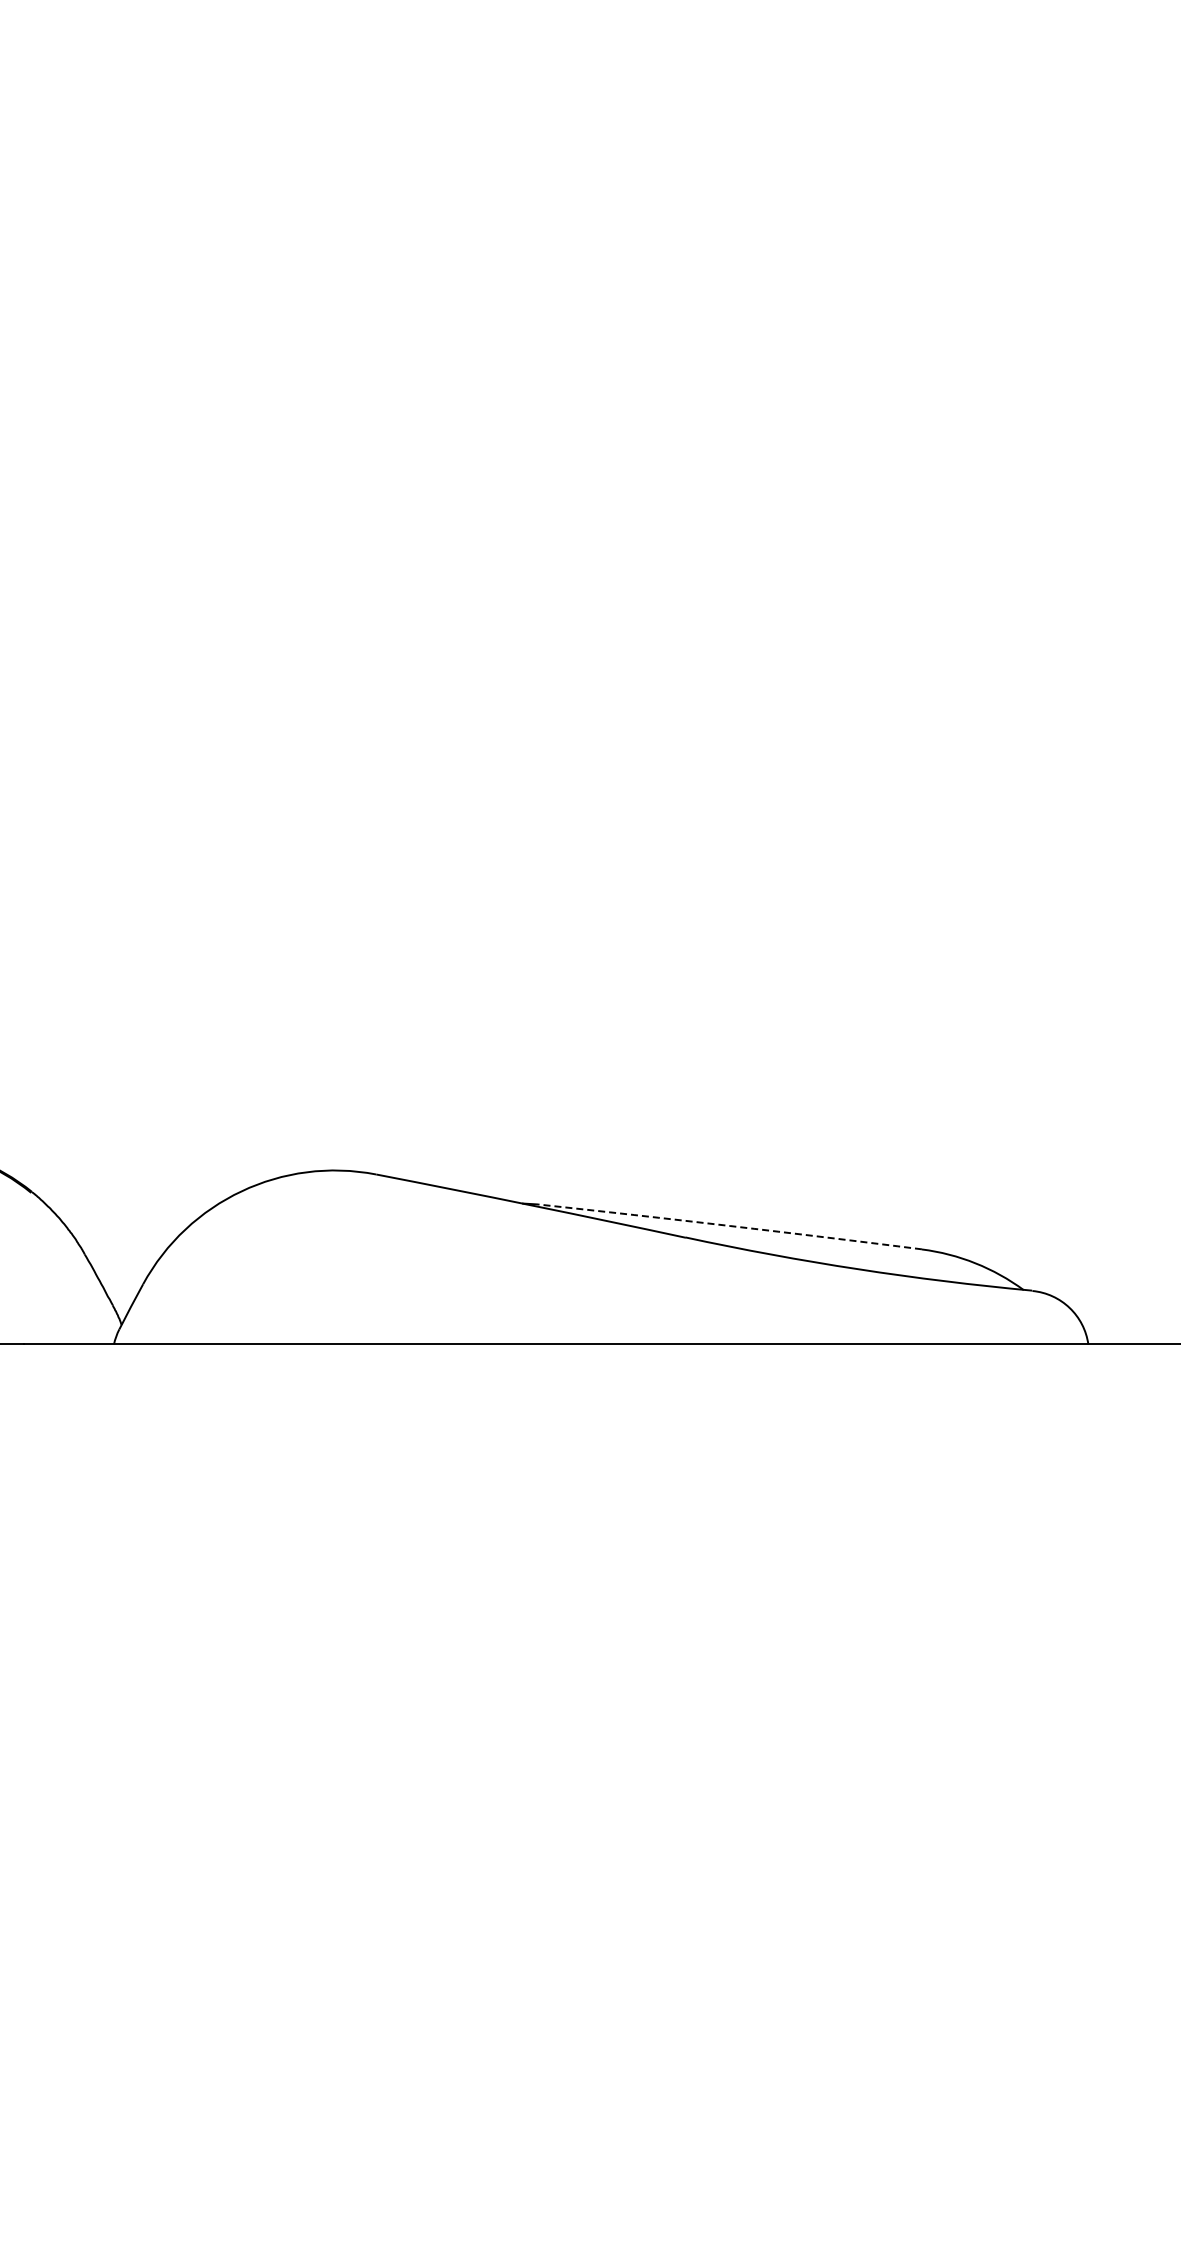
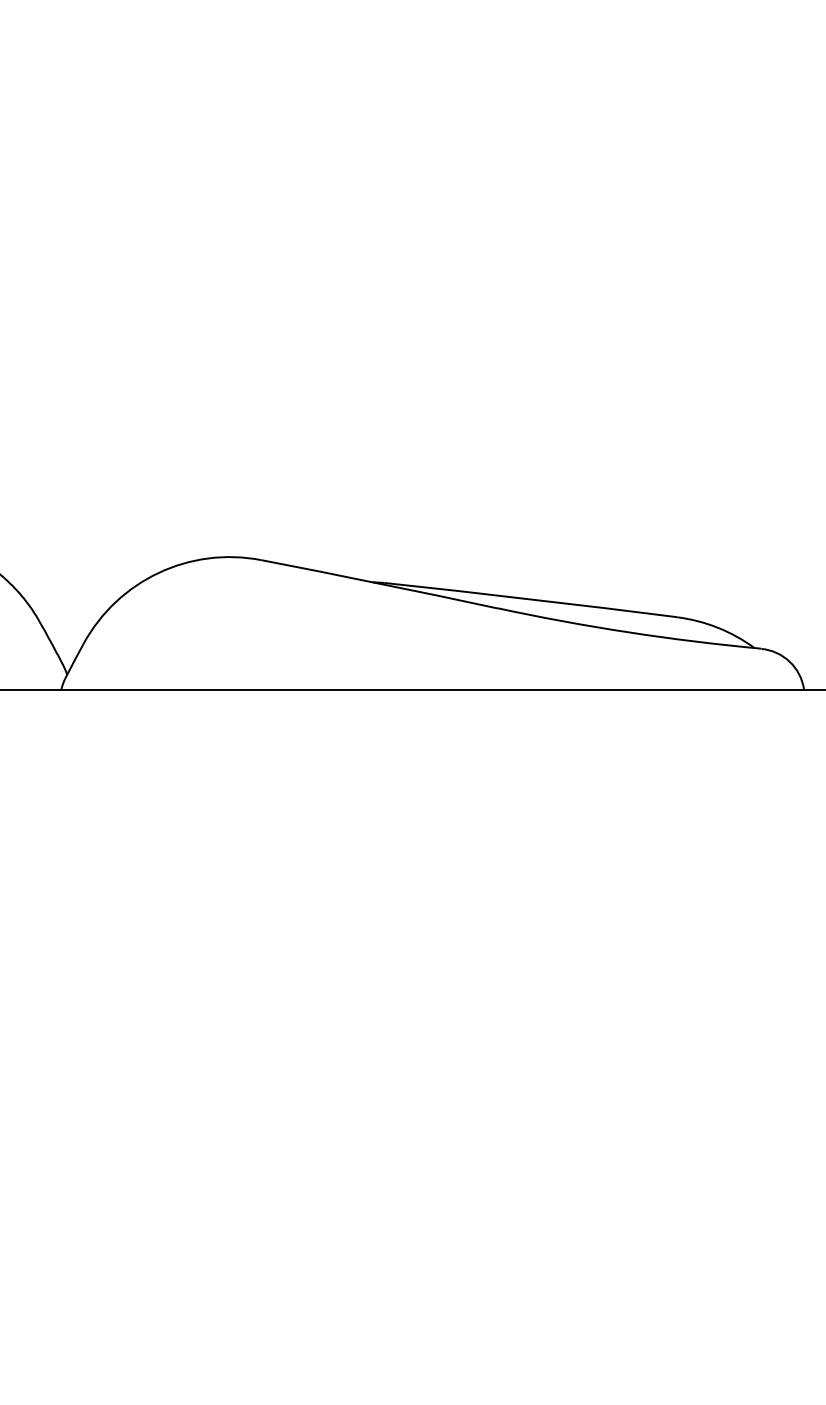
arc: (730, 1226) -> (531, 599), dashed -> solid

